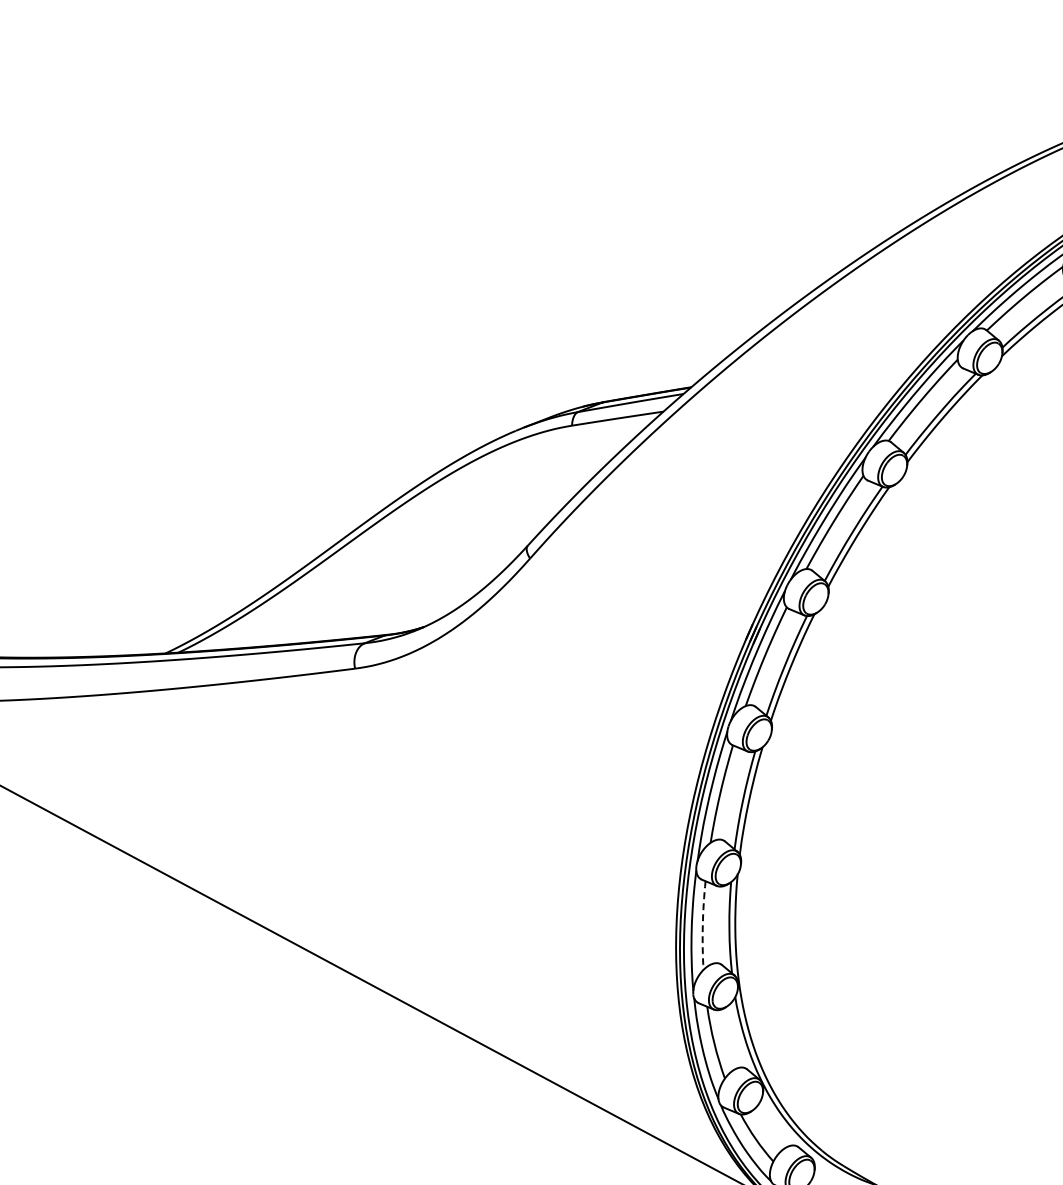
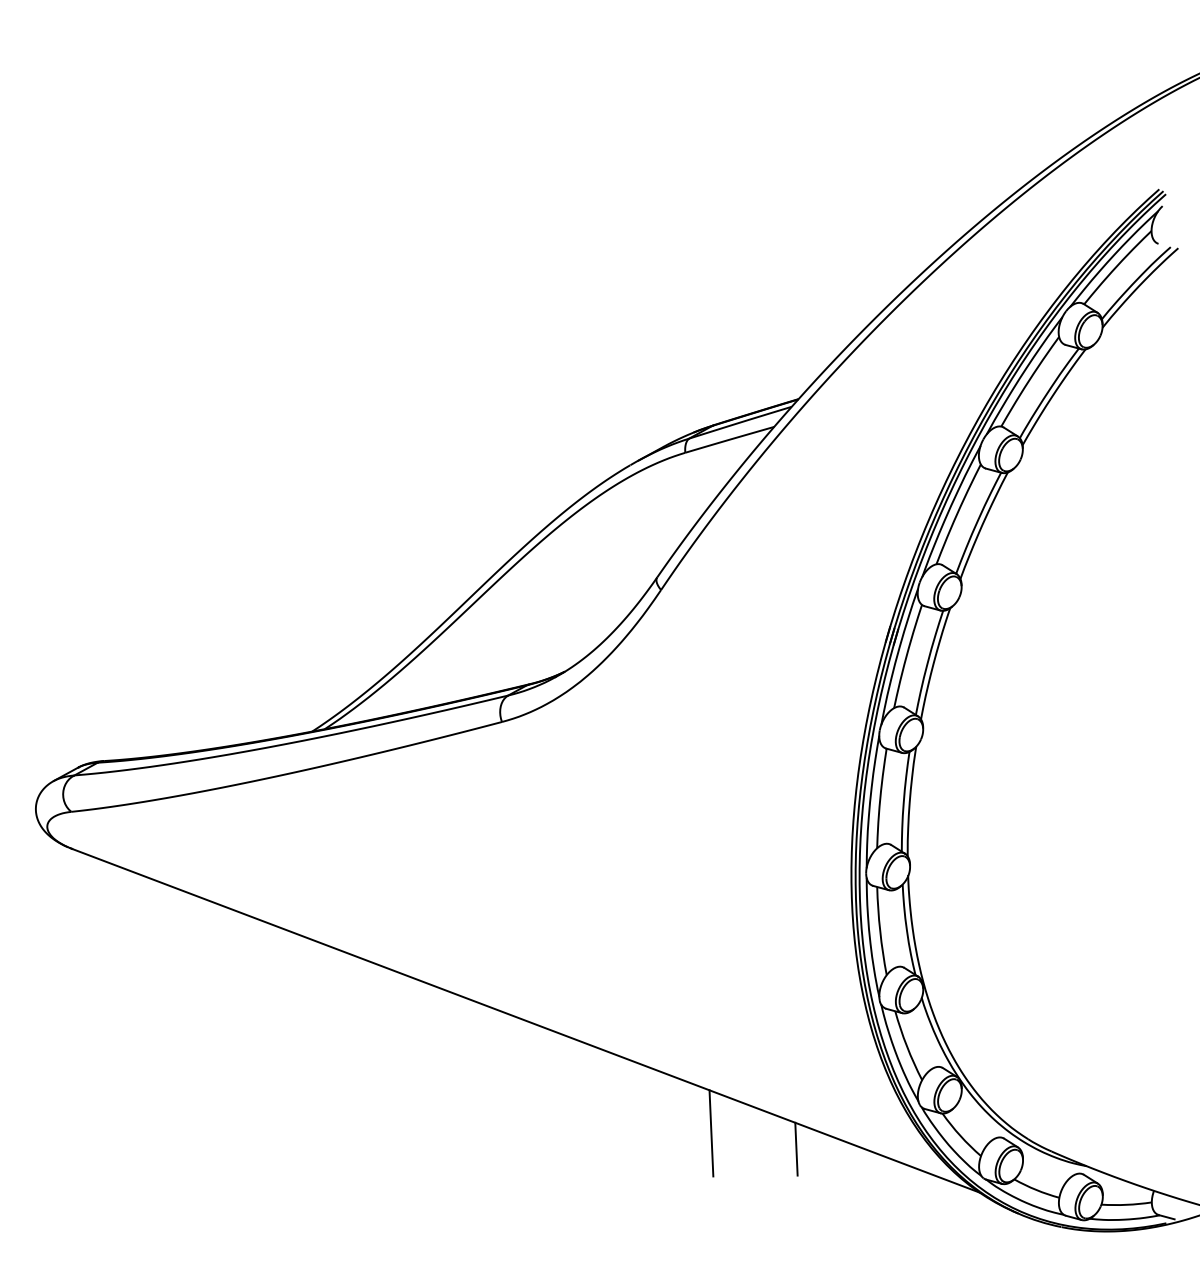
arc: (703, 925) -> (880, 931), dashed -> solid
line: (509, 1103) -> (711, 1133), added
line: (591, 1129) -> (796, 1148), added

